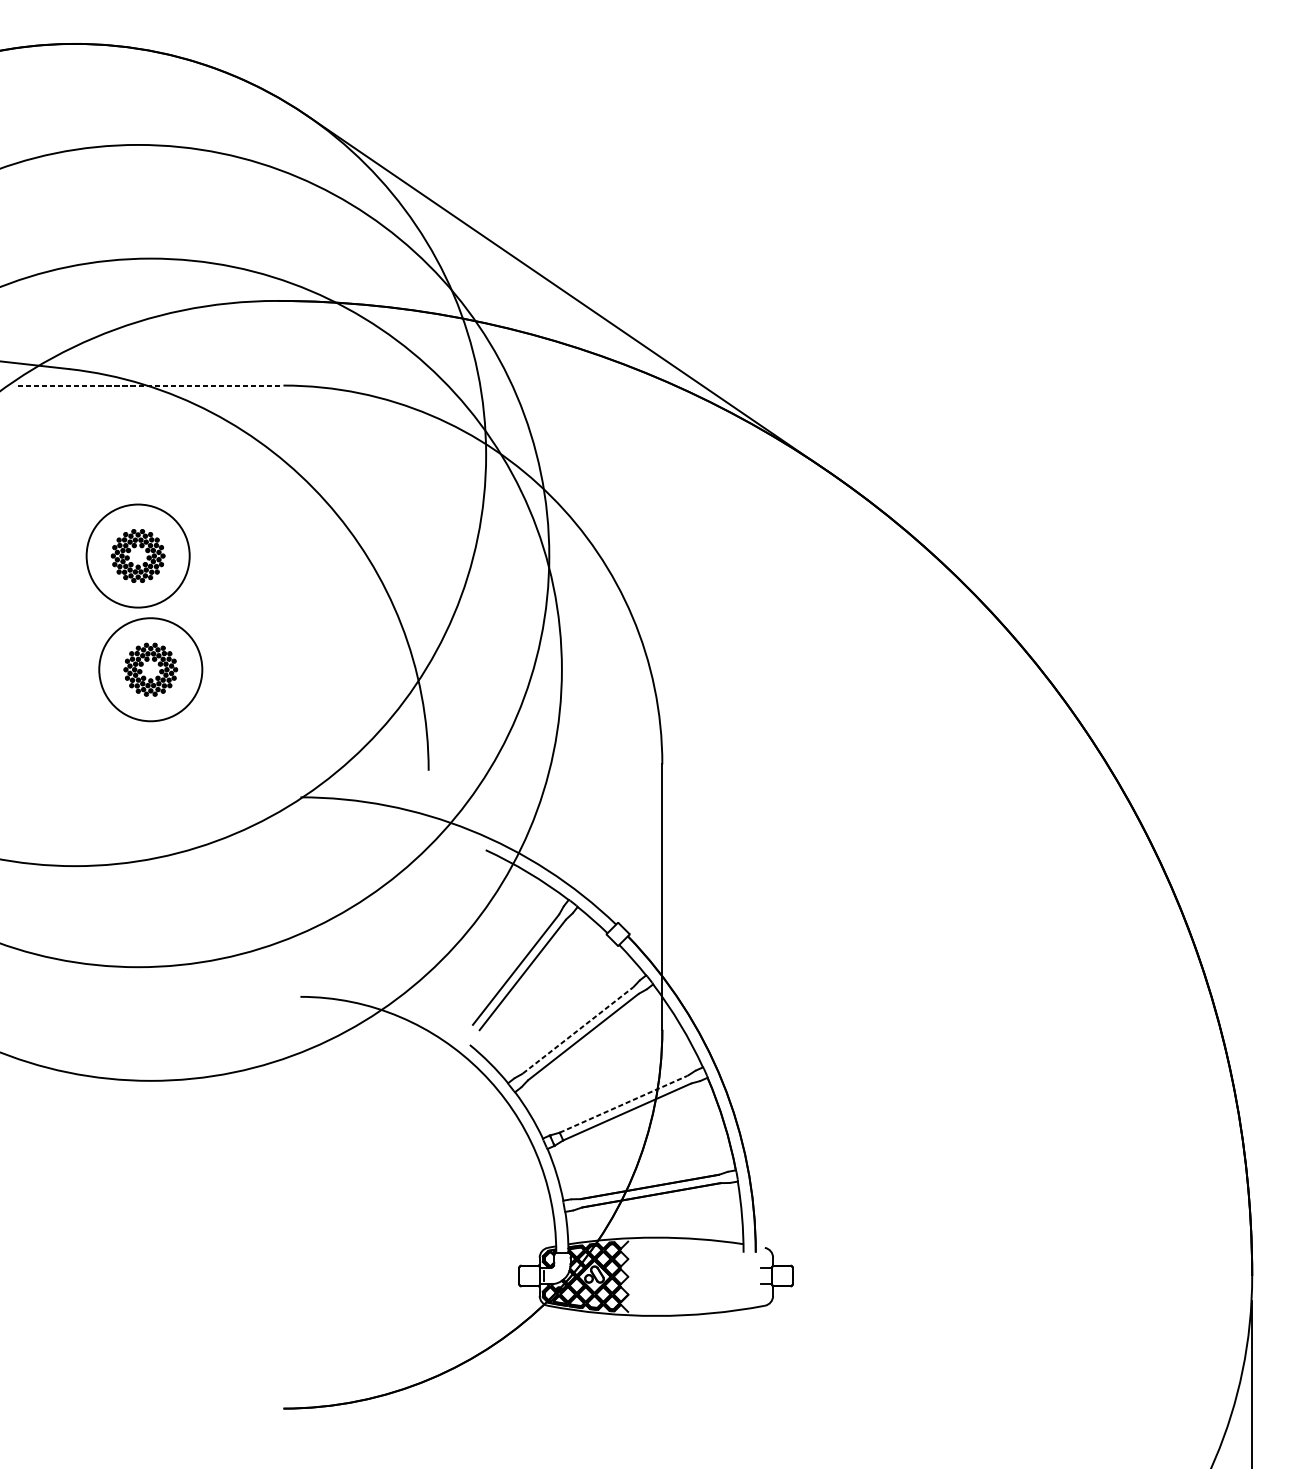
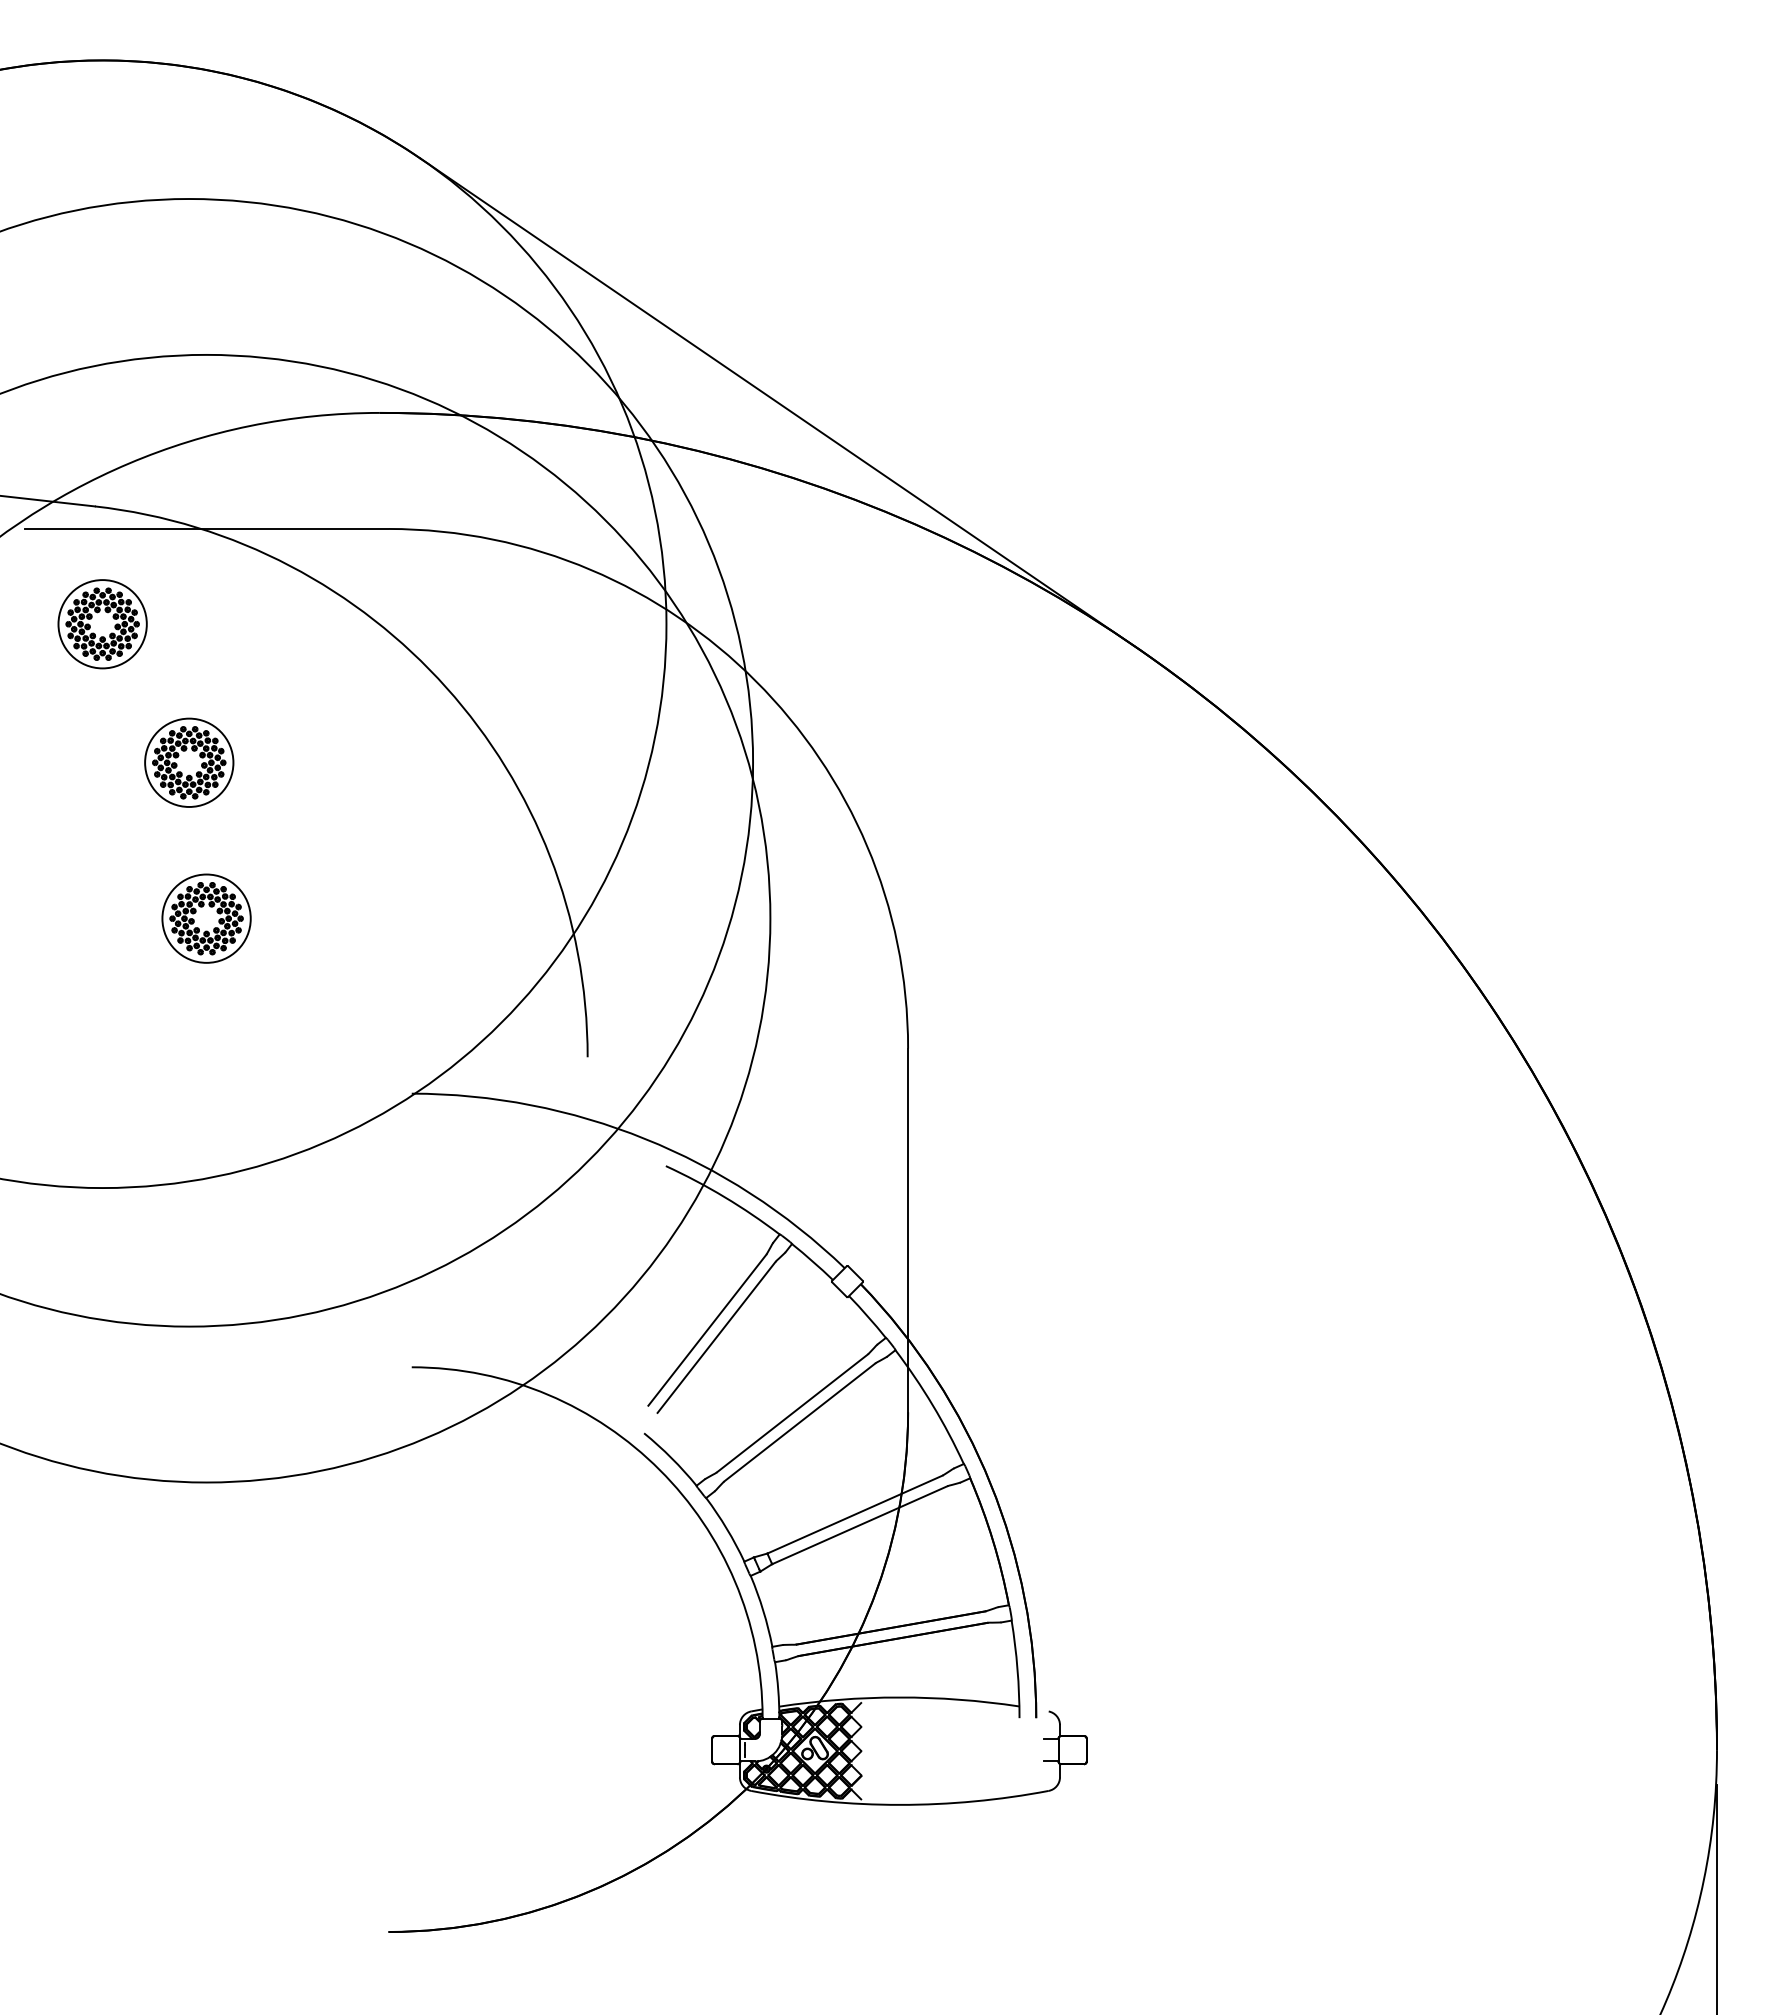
line: (150, 385) -> (206, 528), dashed -> solid
part: (74, 455) -> (102, 624), added
circle: (138, 555) -> (189, 762), size x0.62
circle: (150, 669) -> (206, 918), size x0.62
line: (578, 1030) -> (792, 1413), dashed -> solid
line: (623, 1104) -> (854, 1514), dashed -> solid

